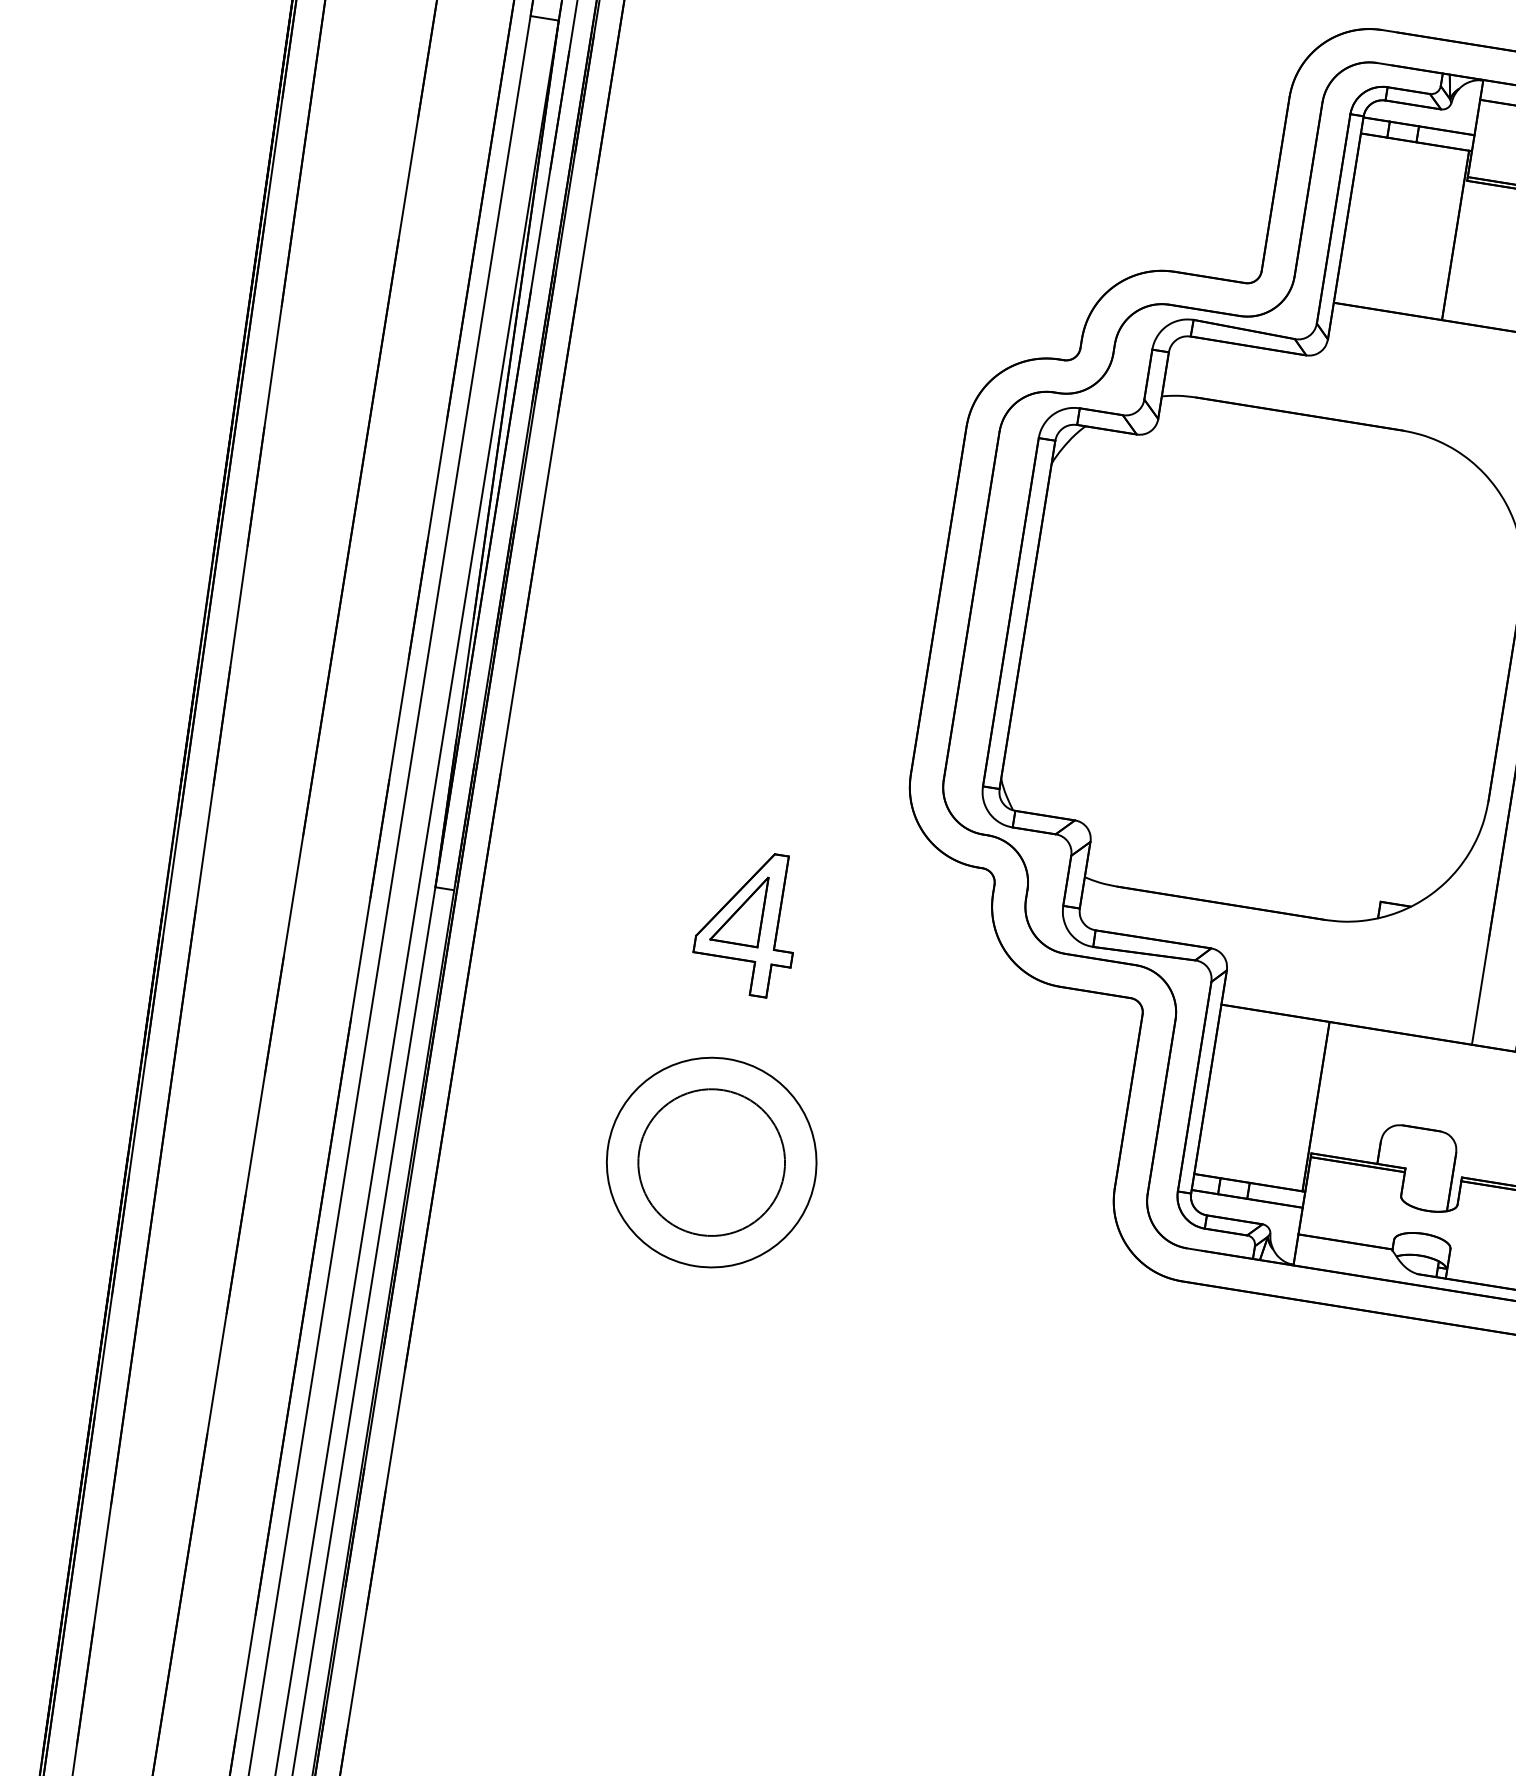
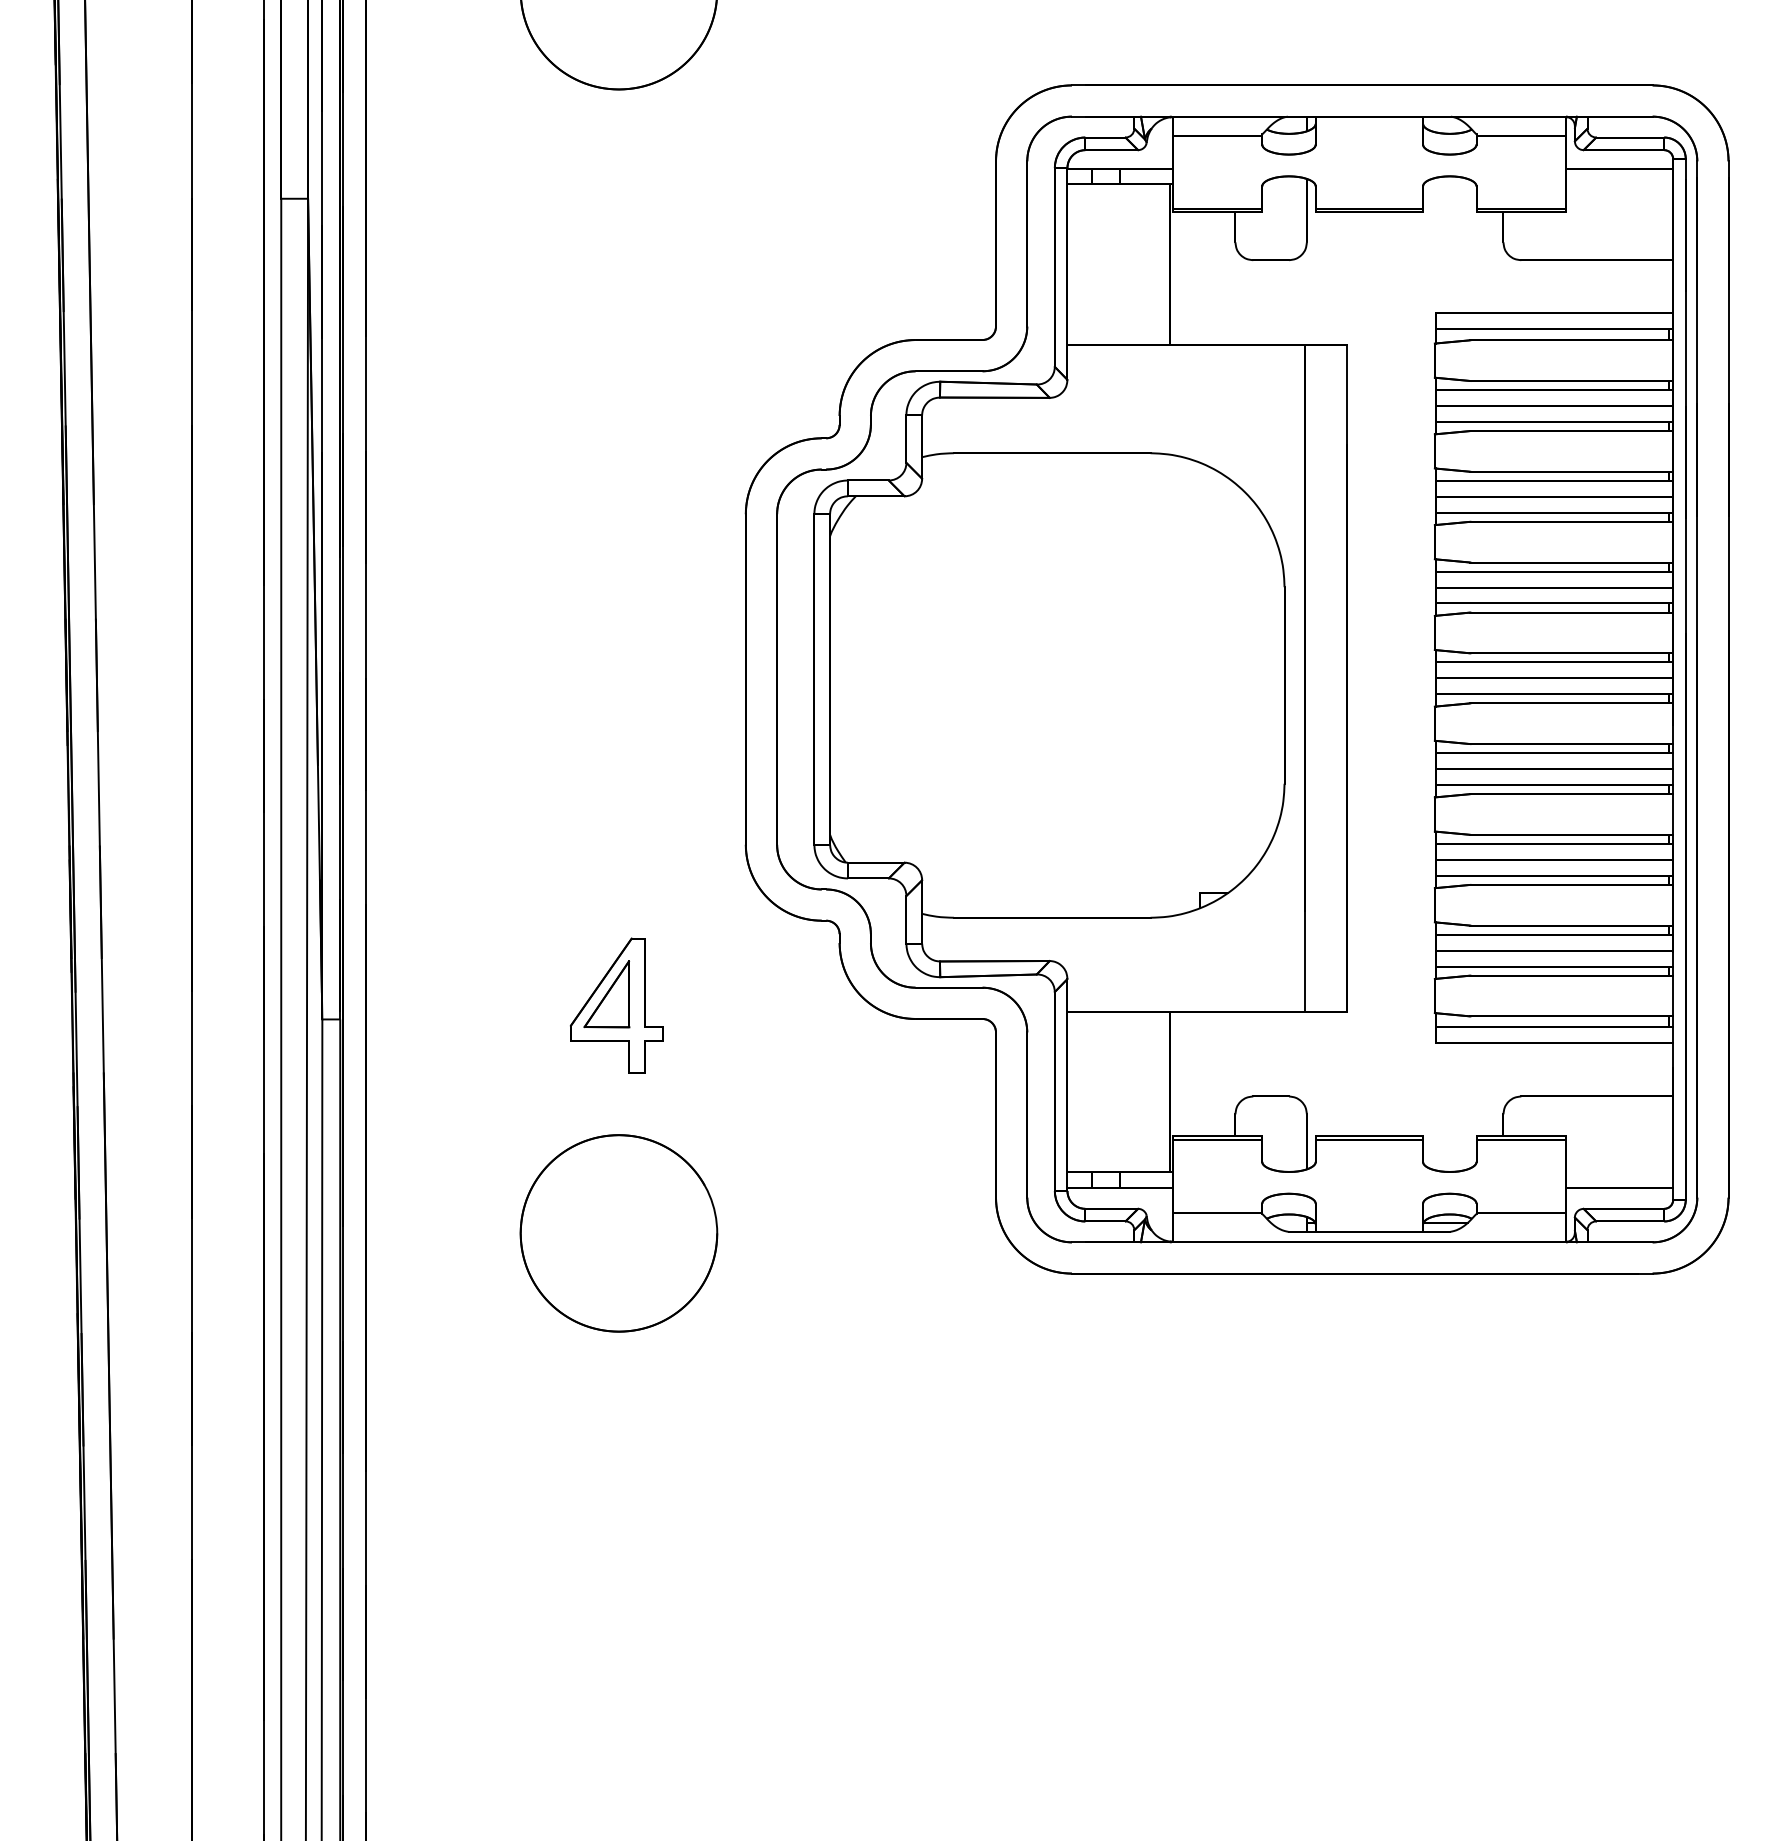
circle: (711, 1162) -> (618, 1233), size x1.43

